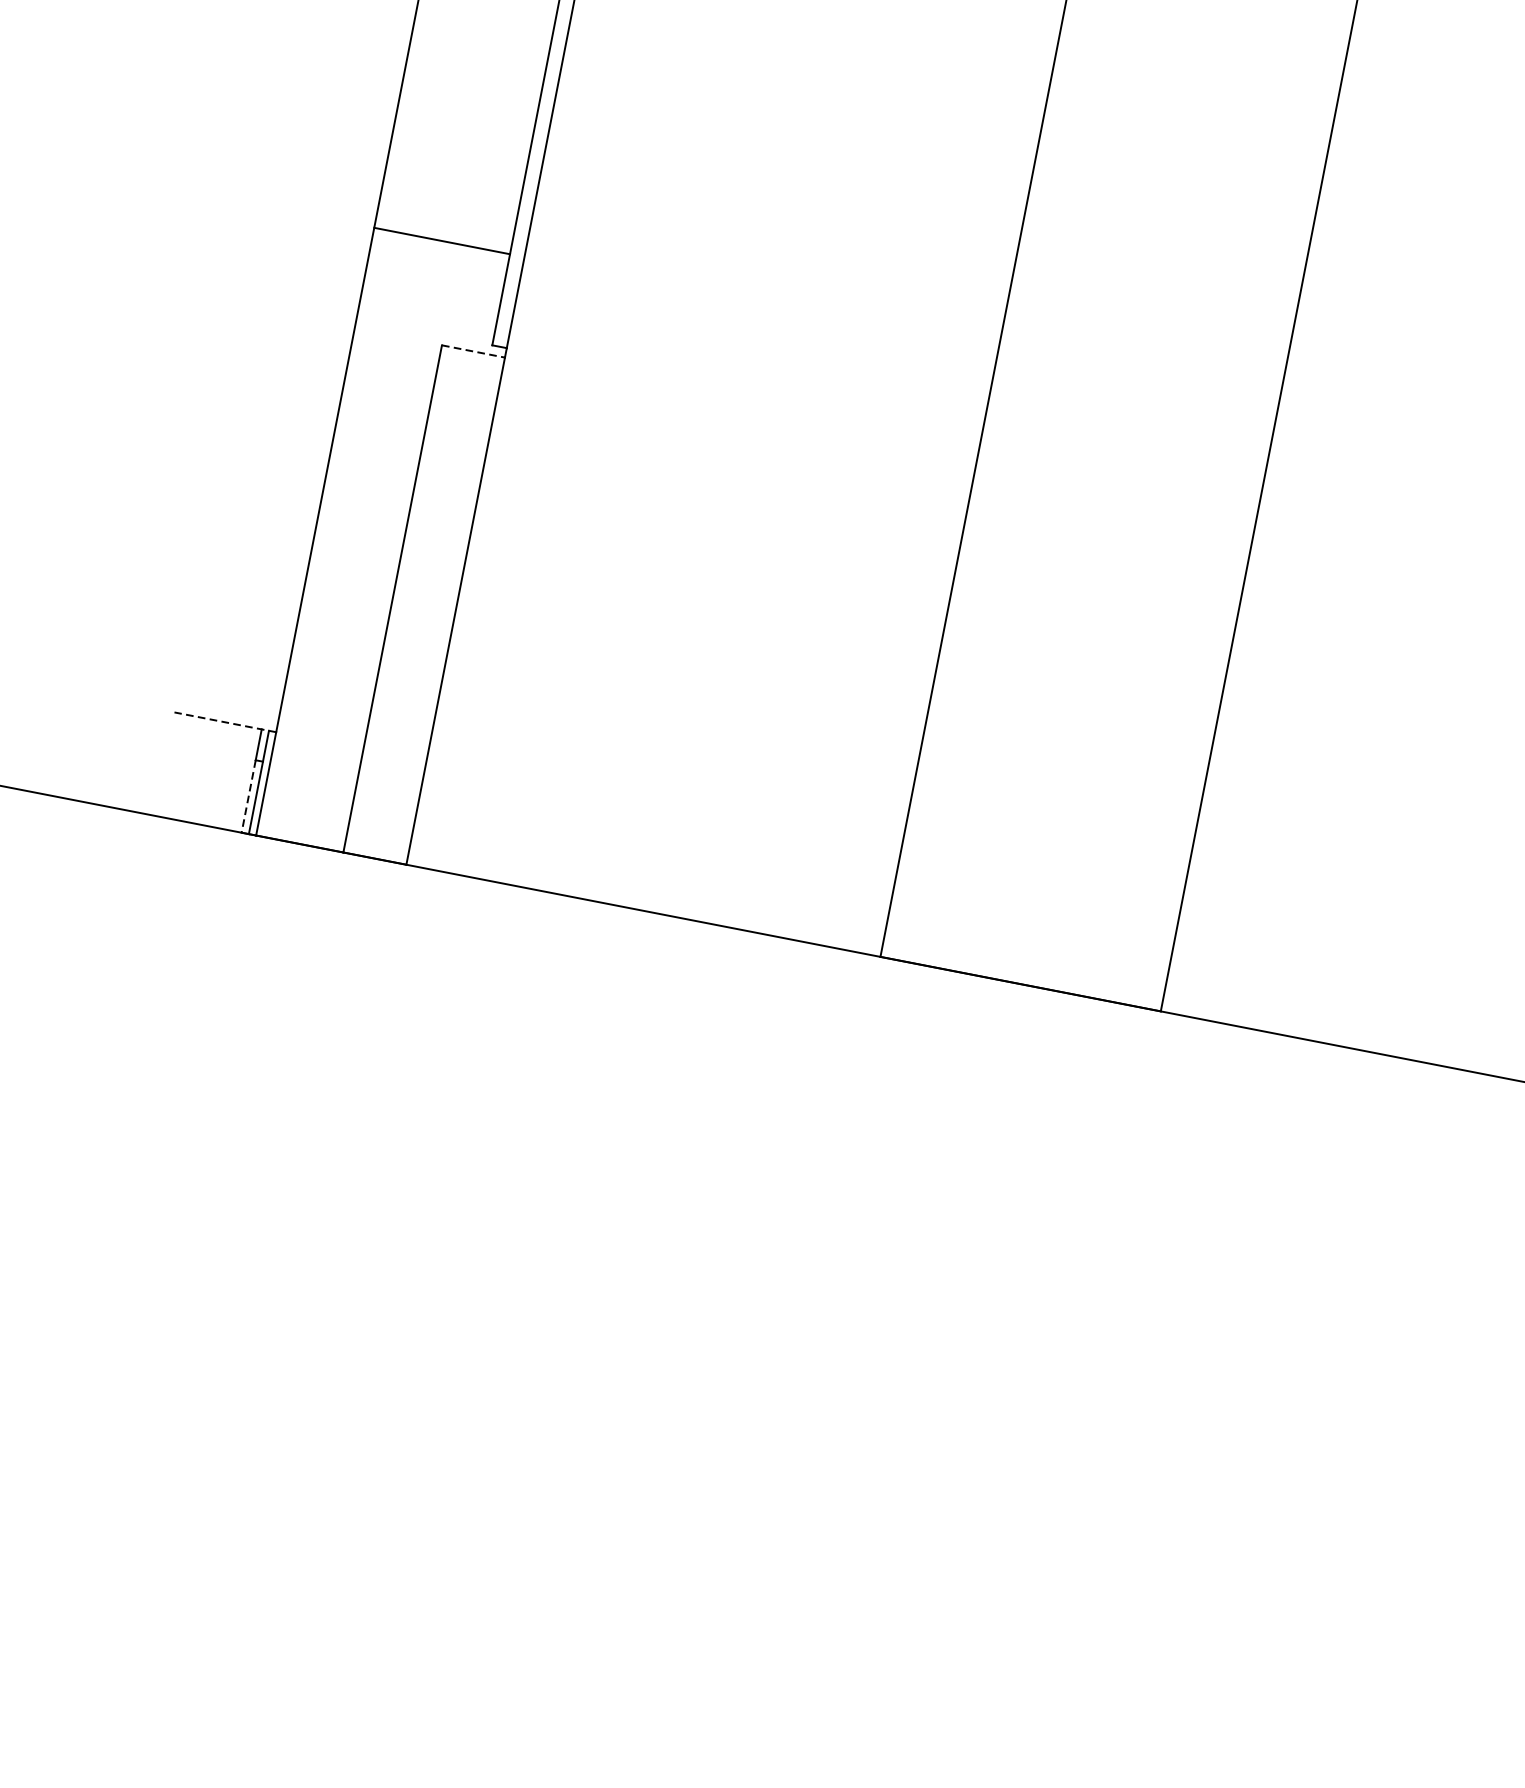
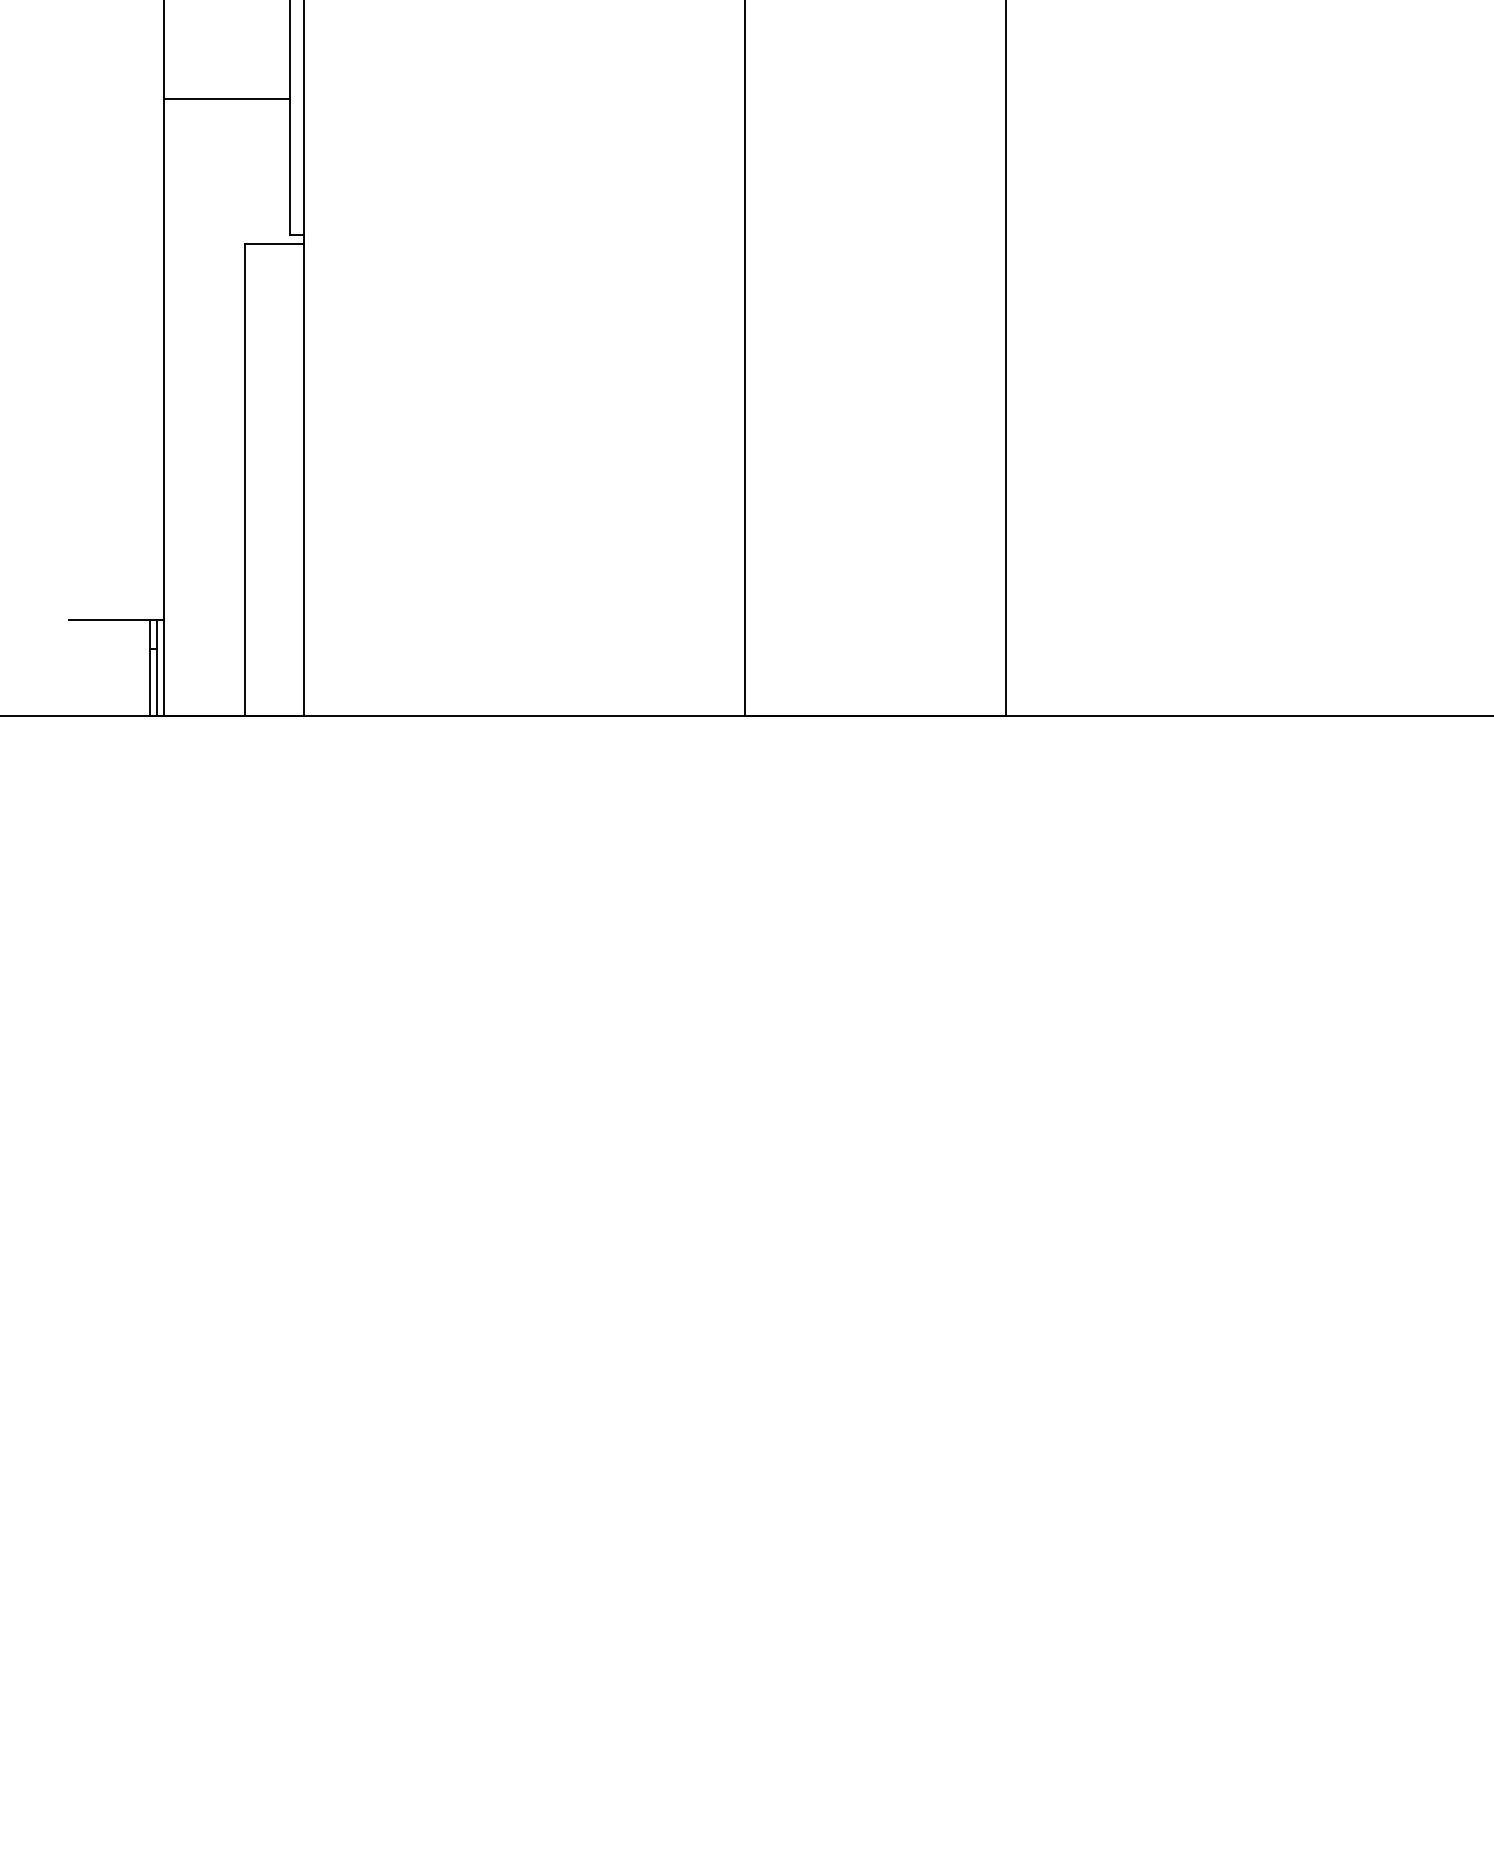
line: (441, 241) -> (226, 99), moved
line: (473, 351) -> (274, 243), dashed -> solid
line: (224, 722) -> (115, 620), dashed -> solid
line: (249, 796) -> (150, 682), dashed -> solid

